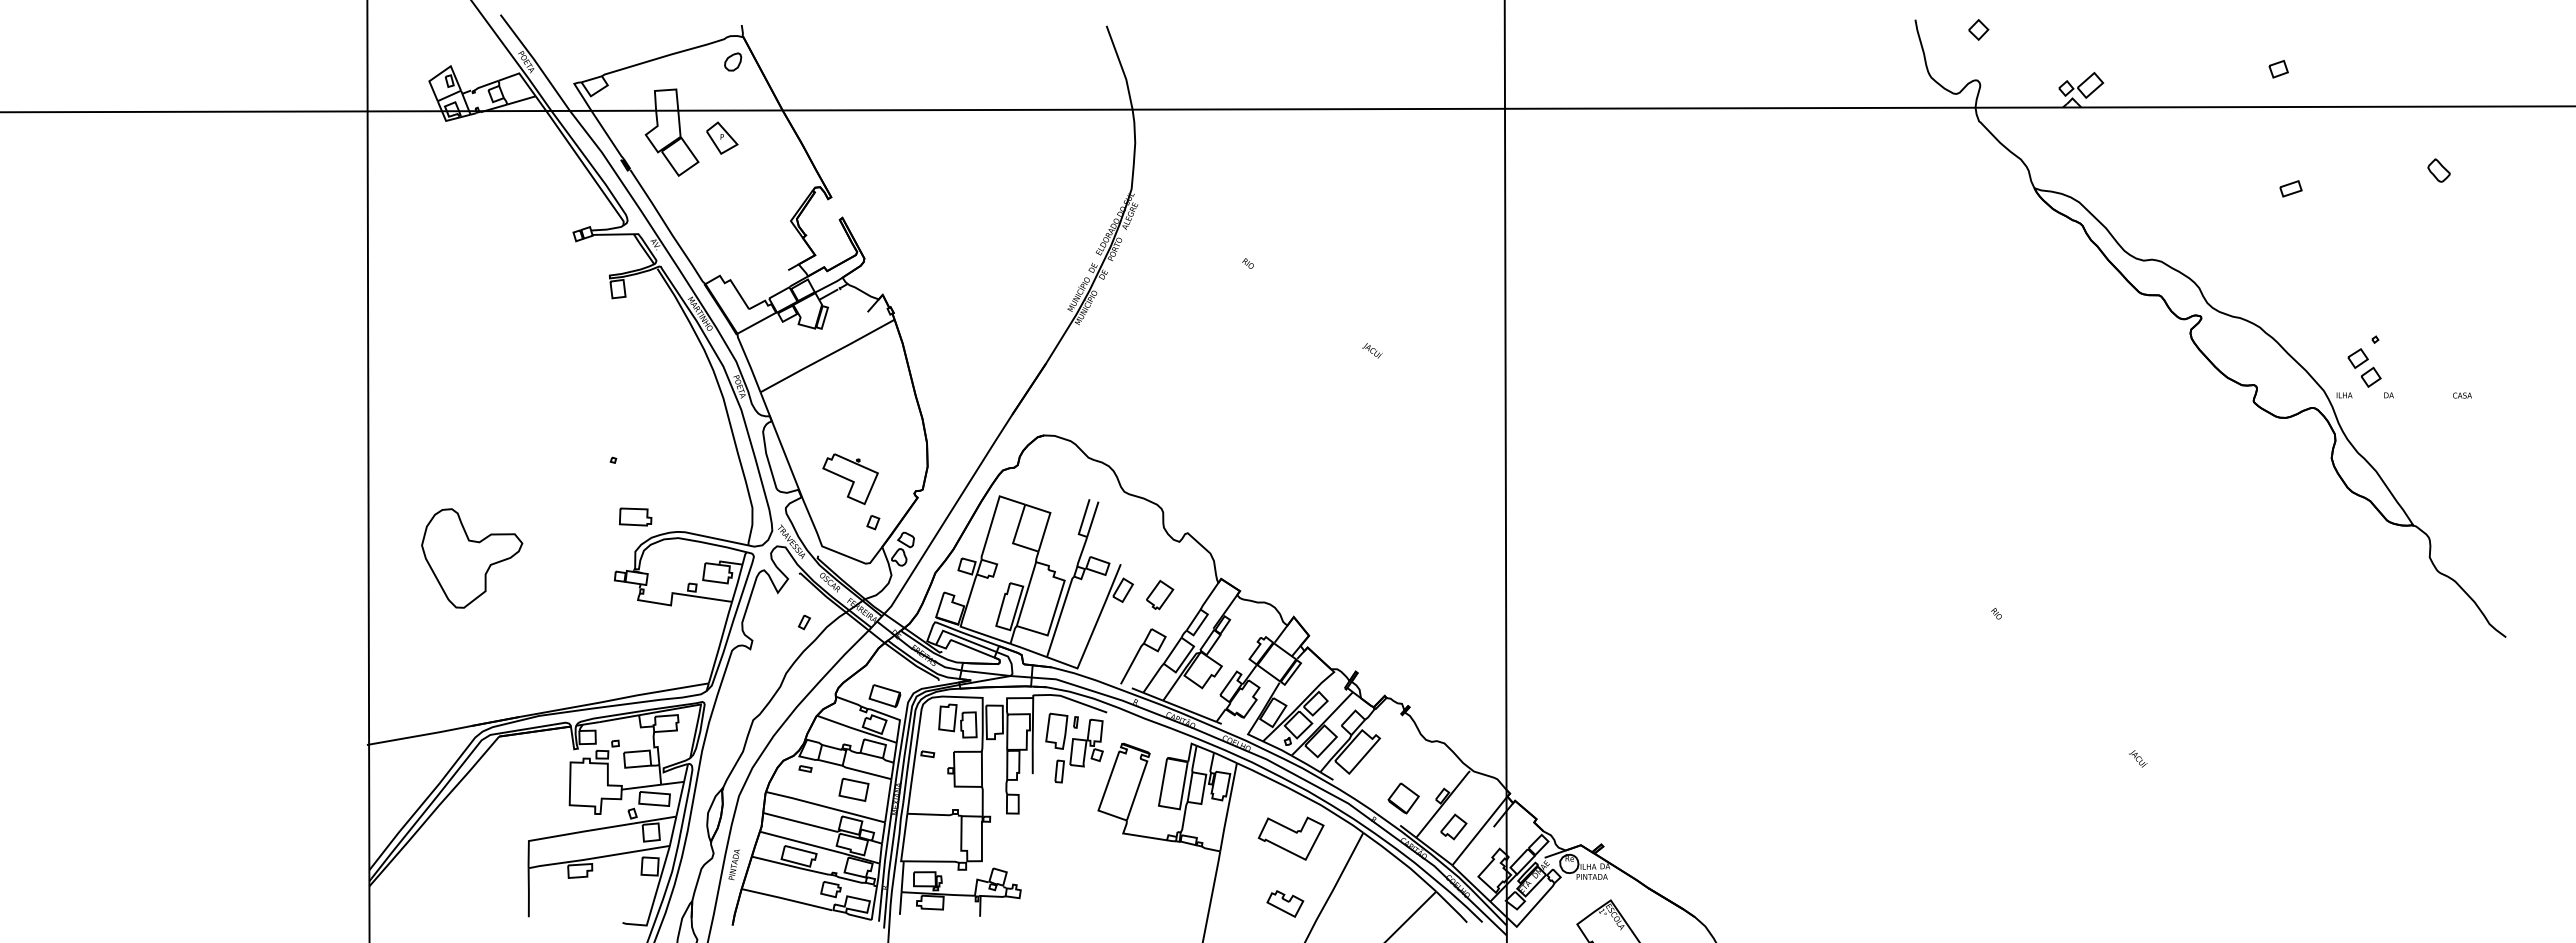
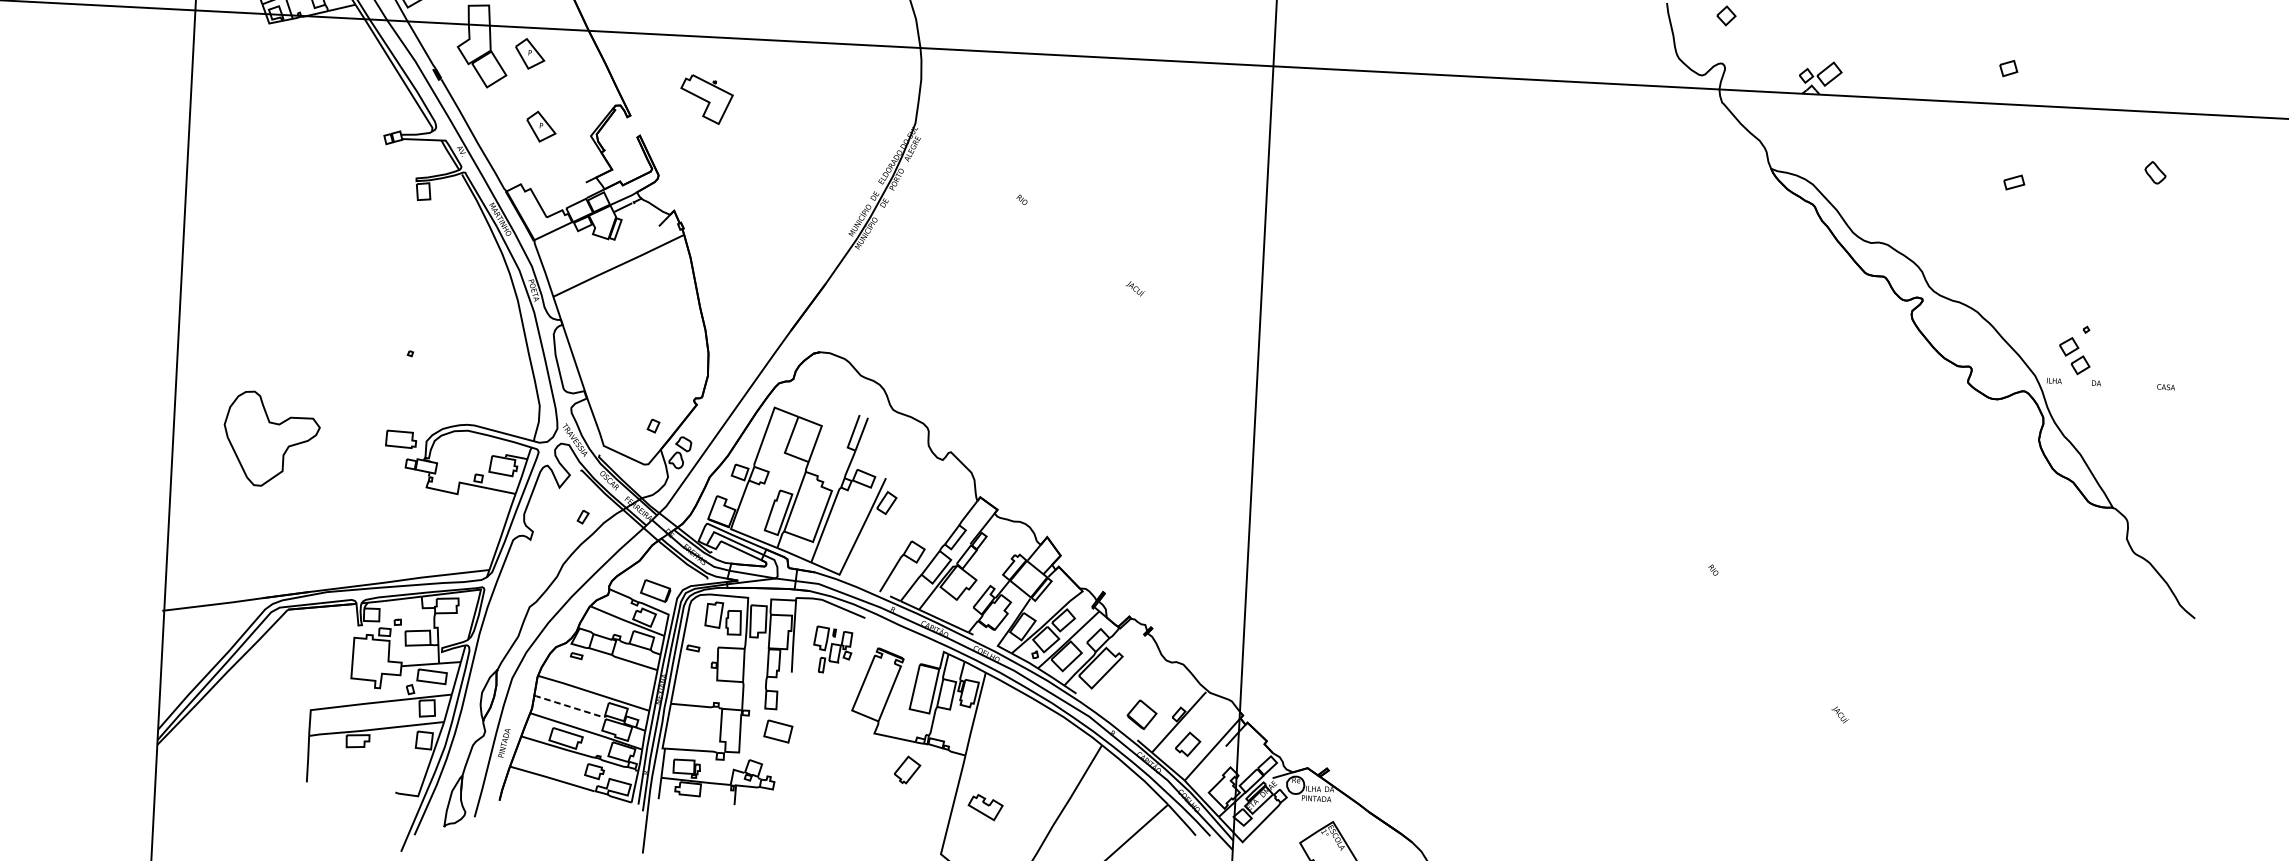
part: (738, 213) -> (541, 126), added
part: (850, 478) -> (706, 99), moved
part: (635, 516) -> (401, 438), moved
part: (1160, 594) -> (907, 769), moved
part: (1074, 747) -> (832, 649), size x0.7
part: (853, 789) -> (777, 731), moved
line: (802, 822) -> (571, 706), solid -> dashed
part: (1290, 838) -> (1032, 746), removed
part: (1285, 903) -> (985, 807), moved

